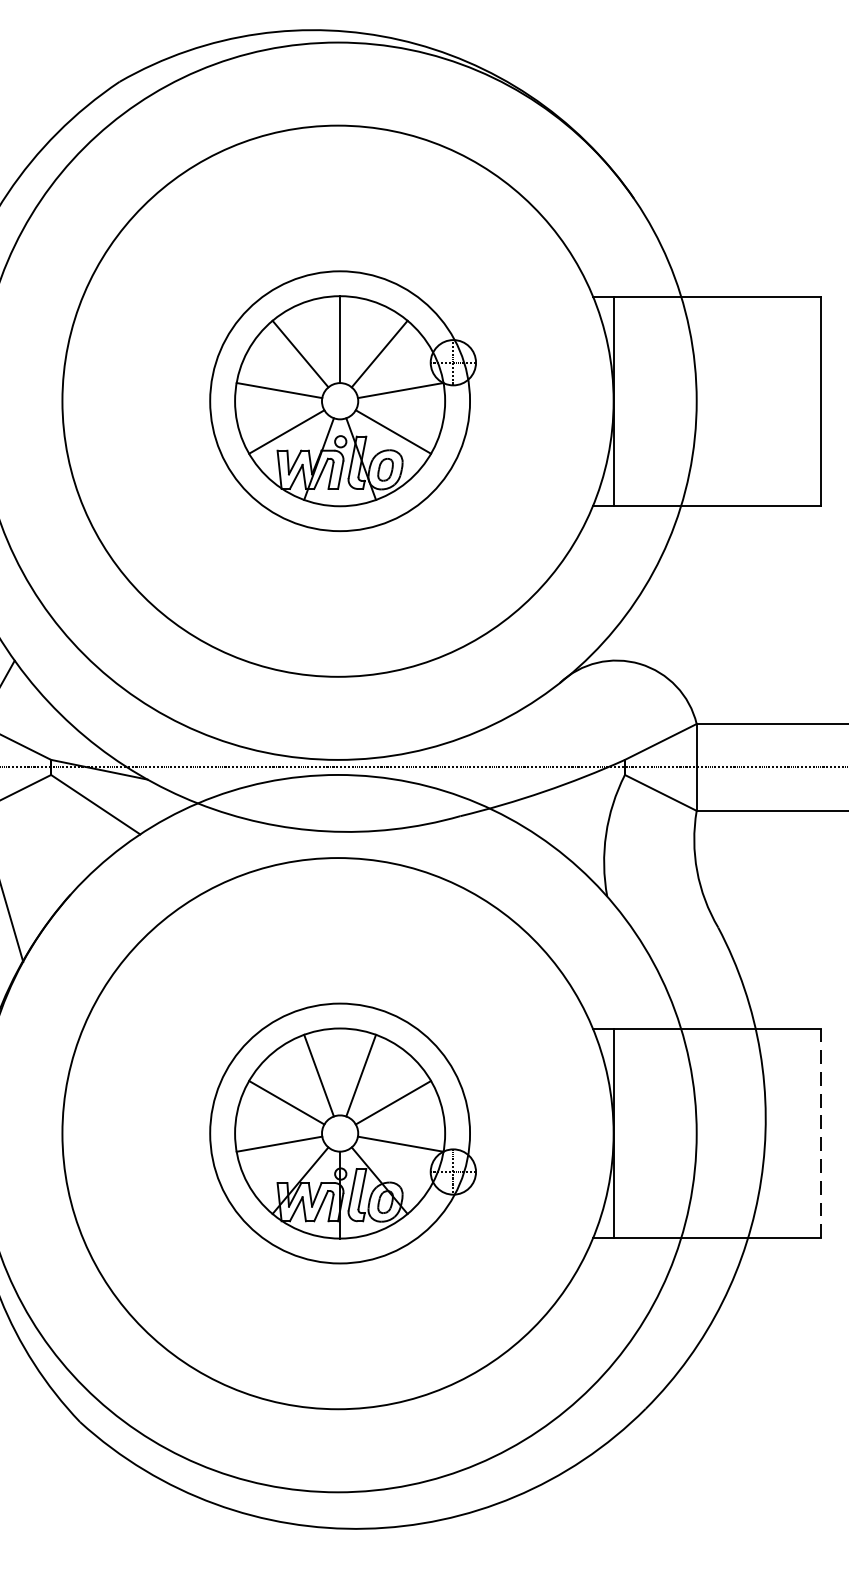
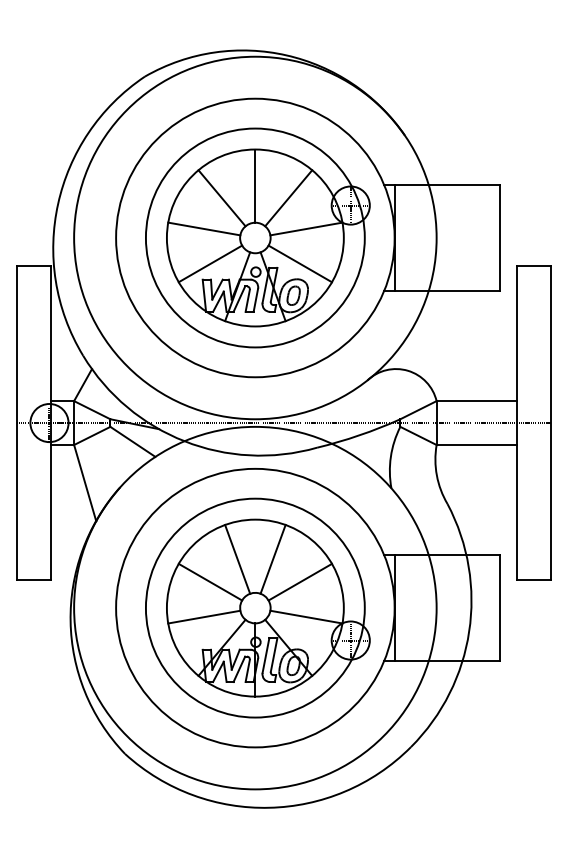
part: (342, 400) -> (257, 237), size x1.67
part: (342, 1132) -> (257, 607), size x1.67
line: (821, 1134) -> (499, 608), dashed -> solid

